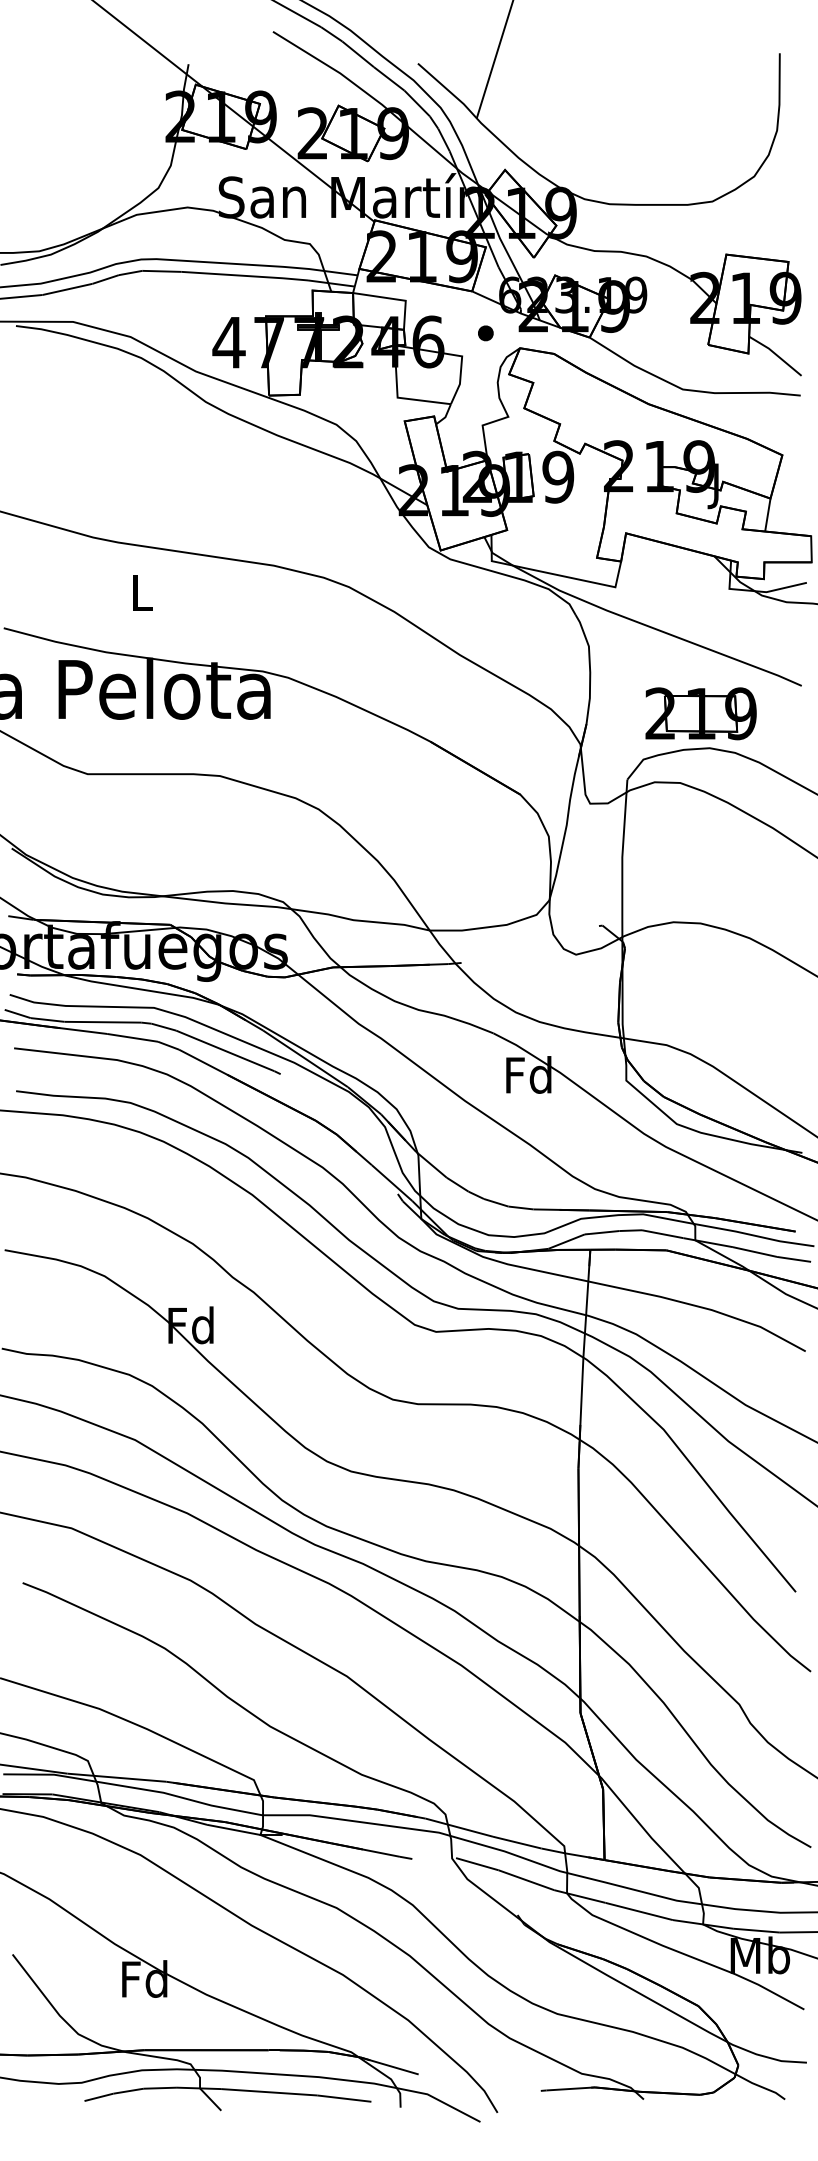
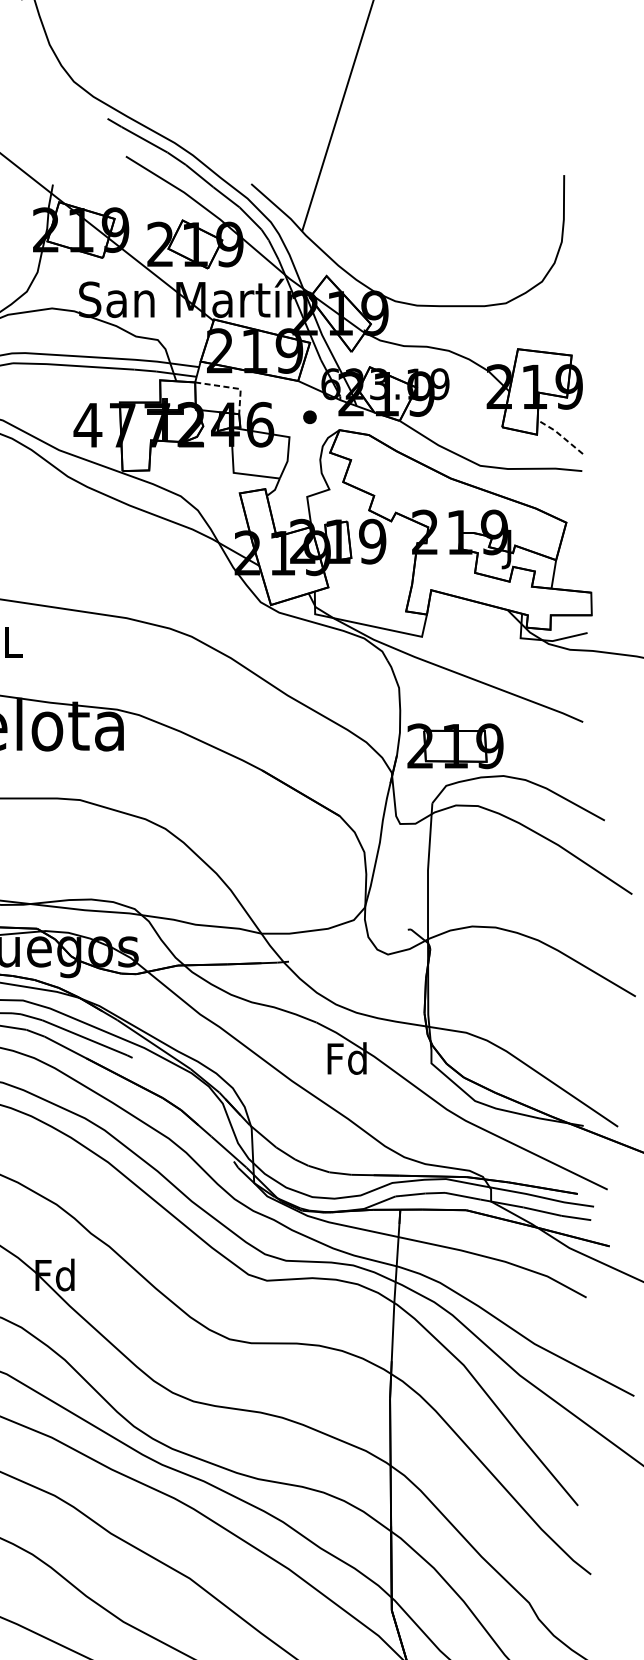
line: (395, 299) -> (231, 388), solid -> dashed
line: (775, 354) -> (560, 435), solid -> dashed
part: (700, 713) -> (454, 745), moved

